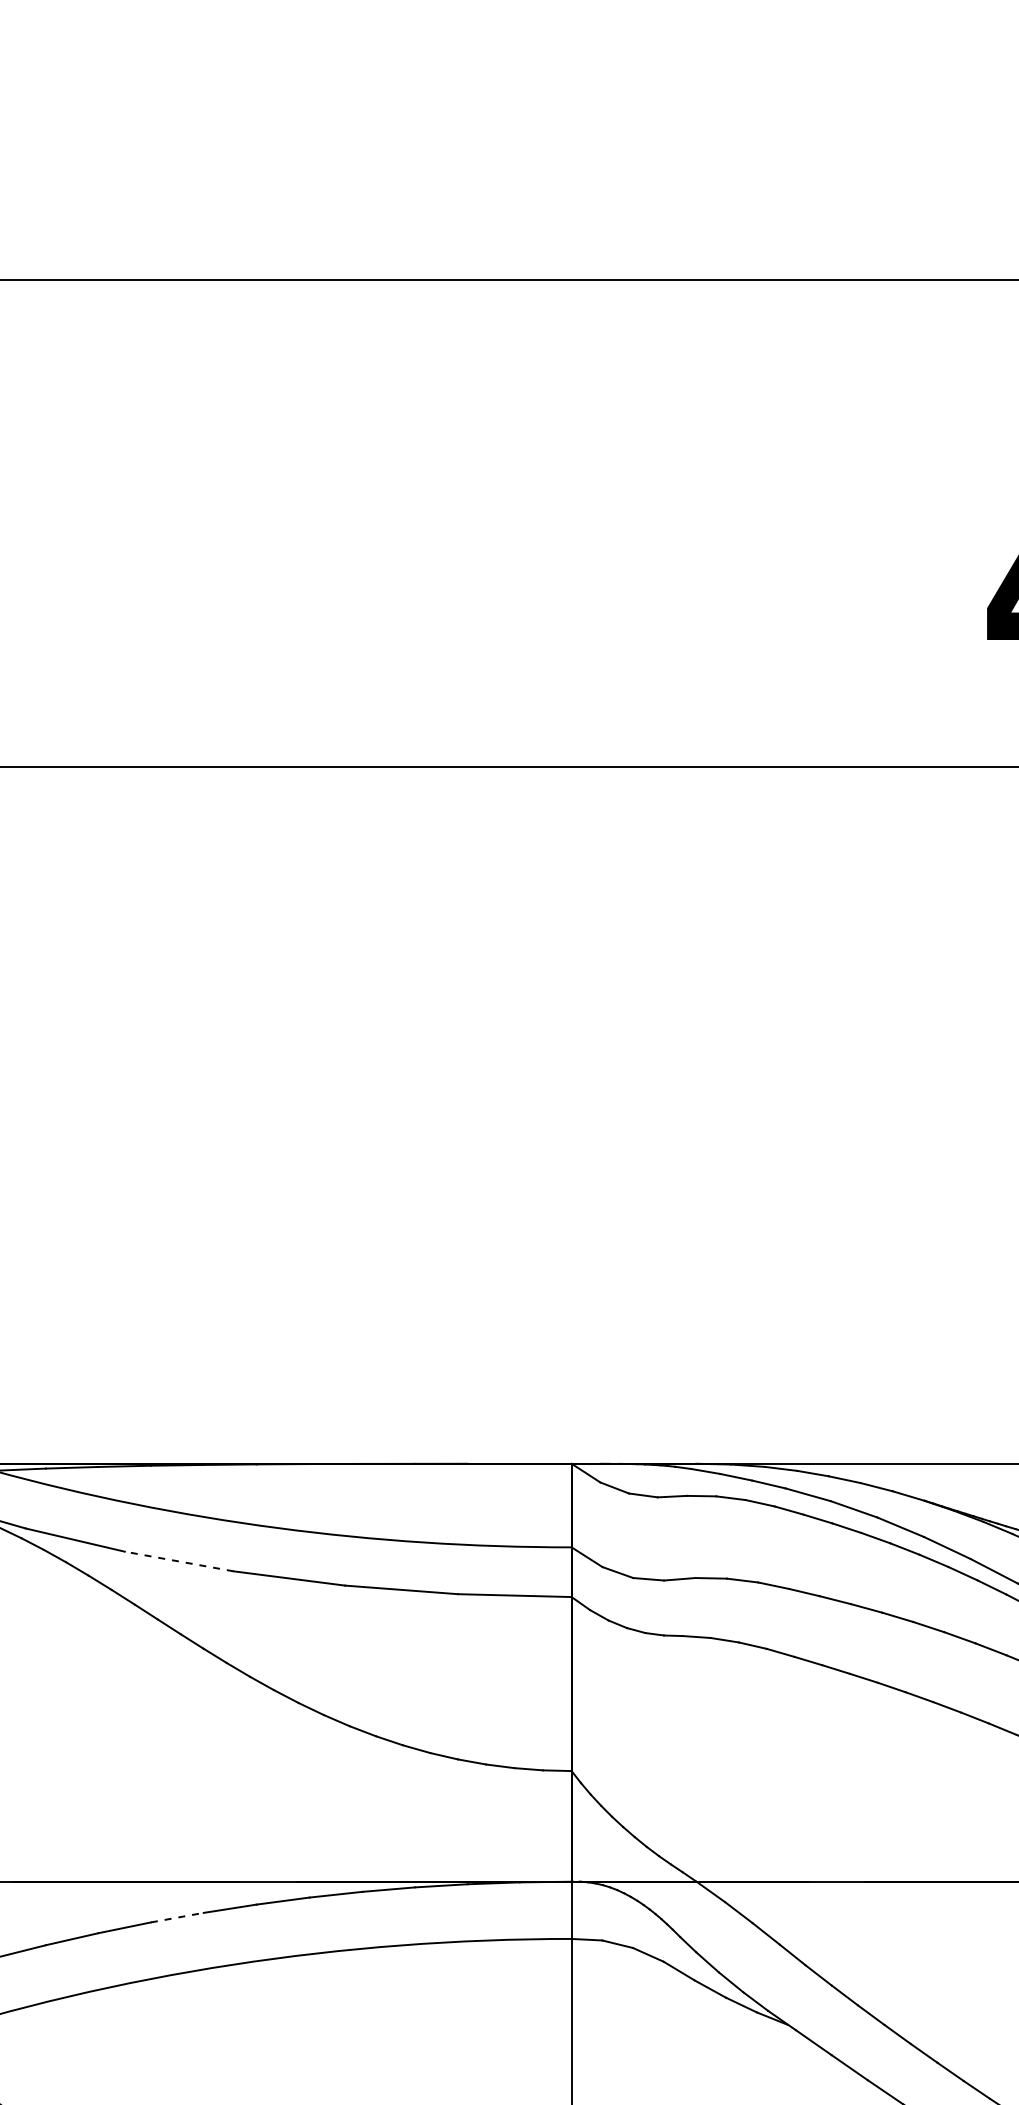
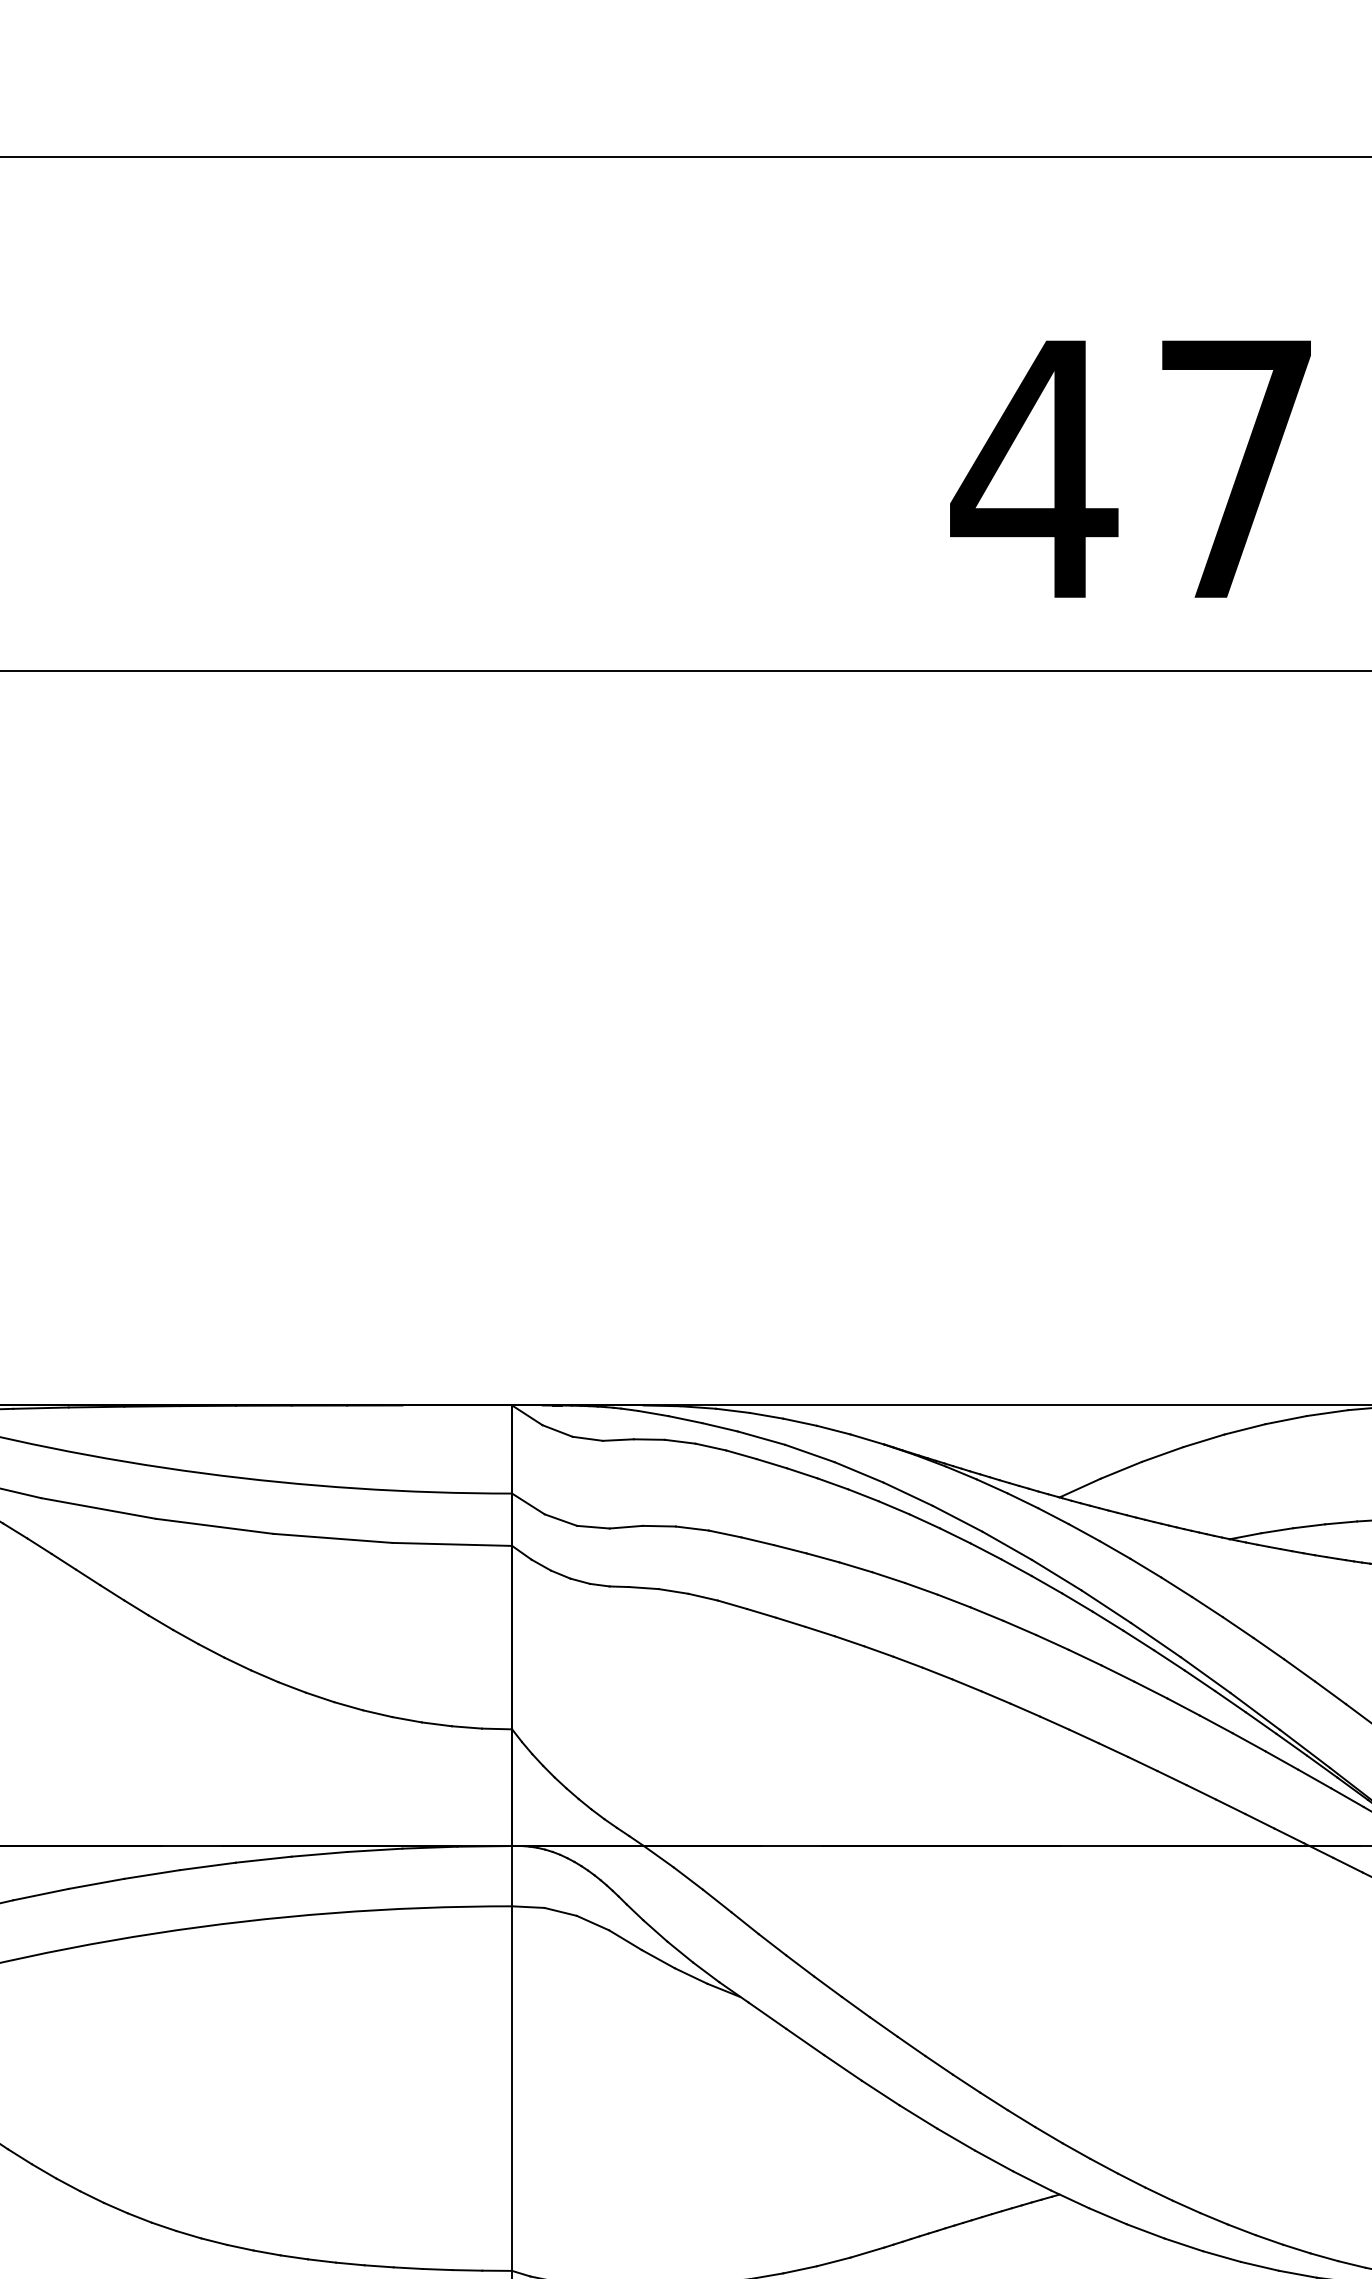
line: (179, 1561) -> (98, 1508), dashed -> solid
line: (178, 1917) -> (97, 1883), dashed -> solid

